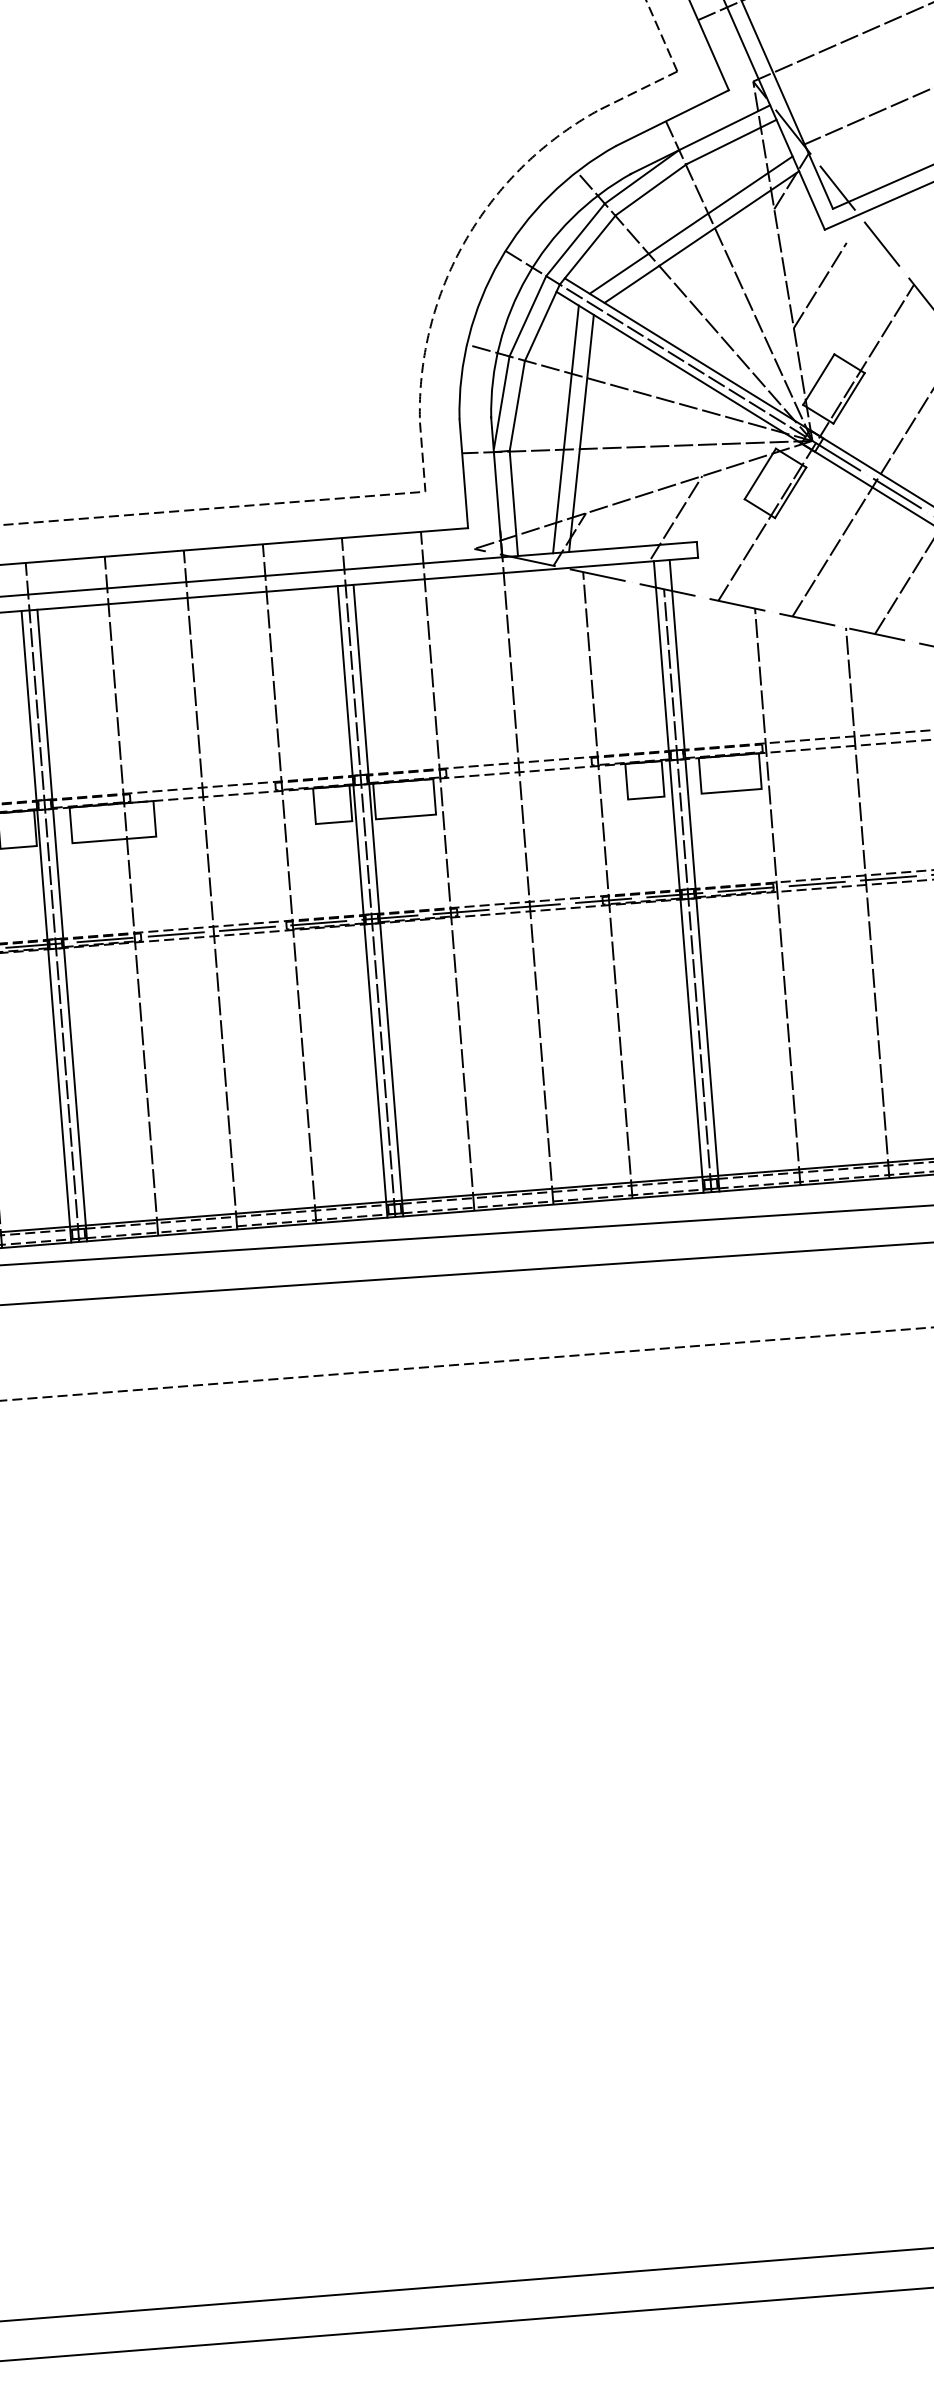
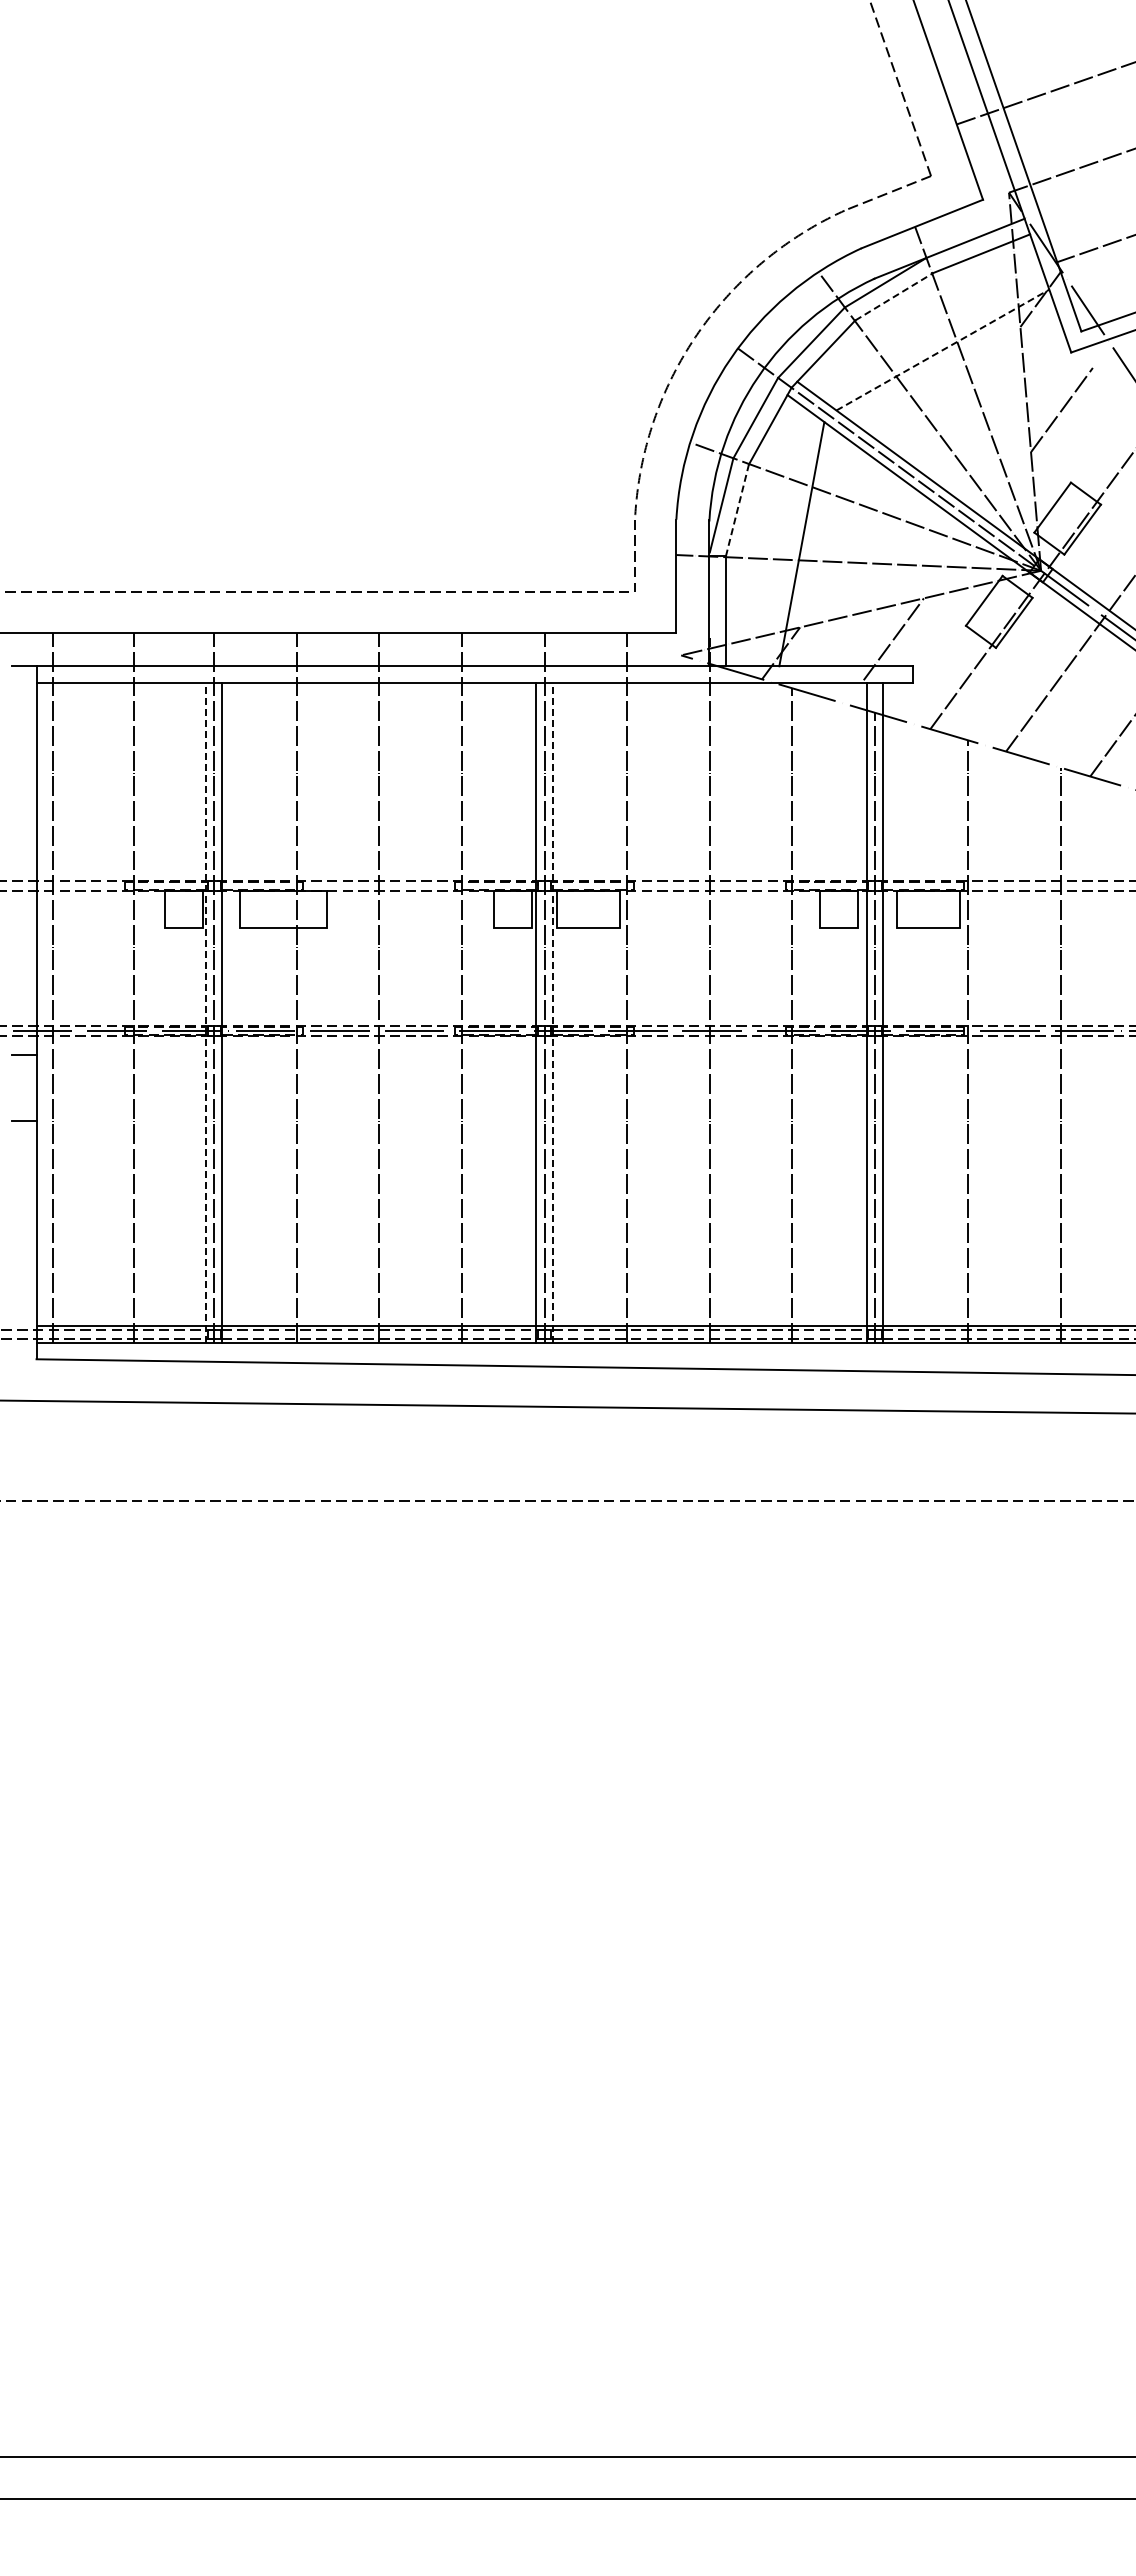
line: (651, 189) -> (894, 296), solid -> dashed
line: (690, 224) -> (932, 336), removed
line: (702, 236) -> (943, 349), solid -> dashed
line: (517, 406) -> (737, 510), solid -> dashed
line: (565, 429) -> (785, 538), removed
line: (378, 900) -> (552, 1012), solid -> dashed
line: (46, 926) -> (205, 1012), solid -> dashed

